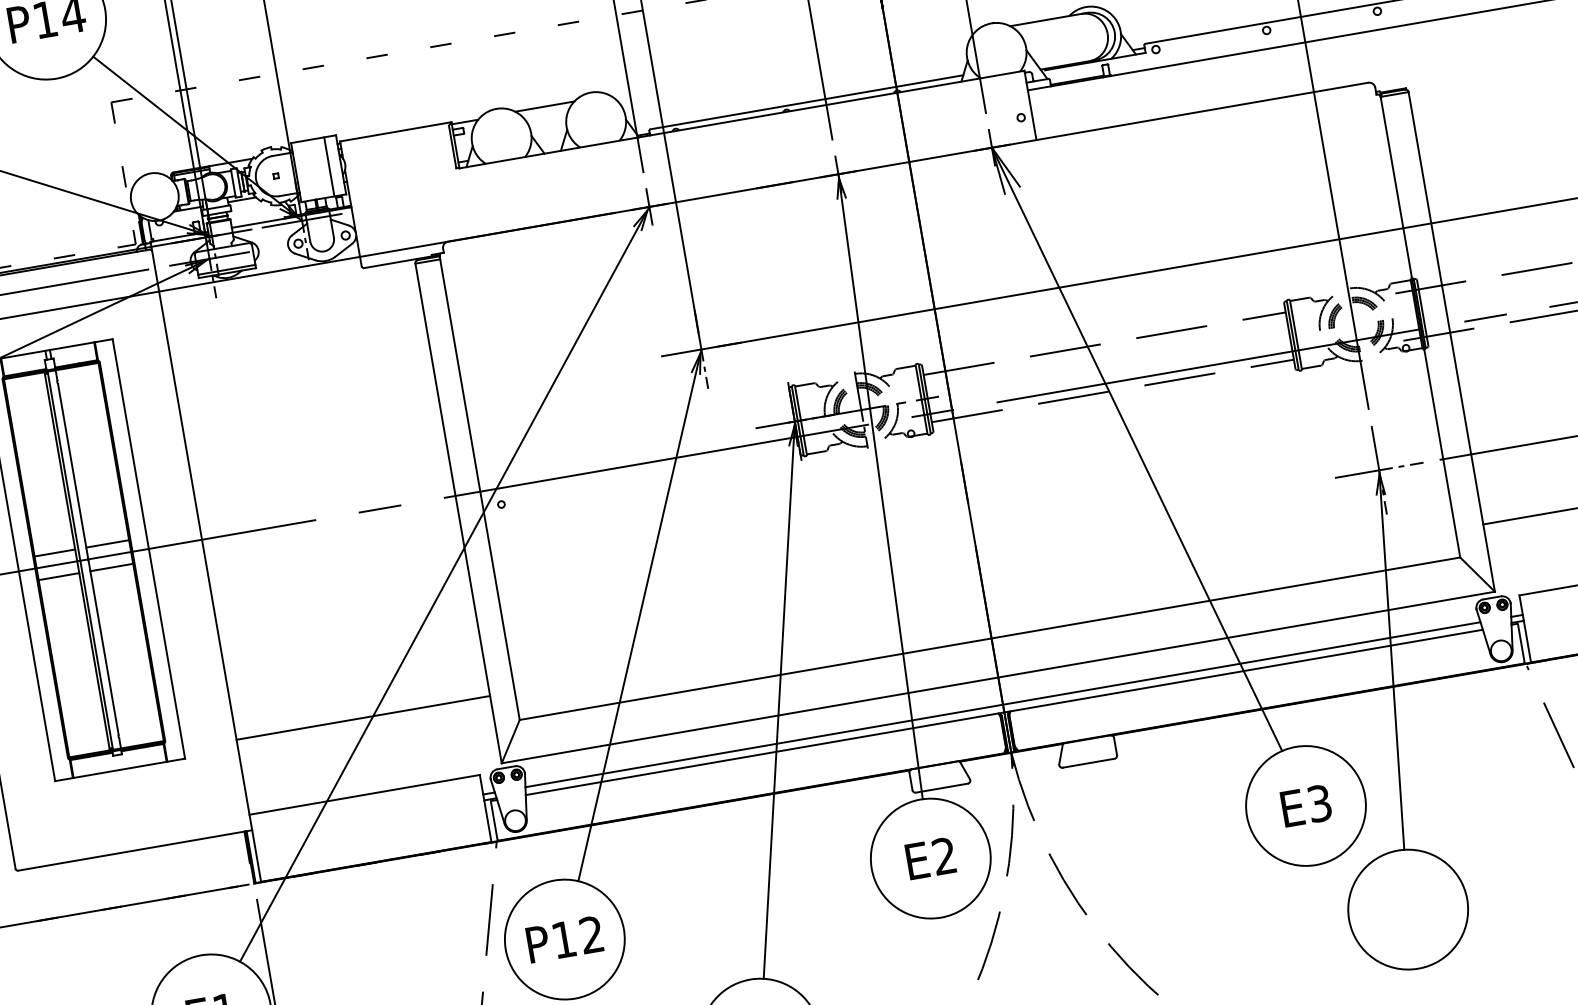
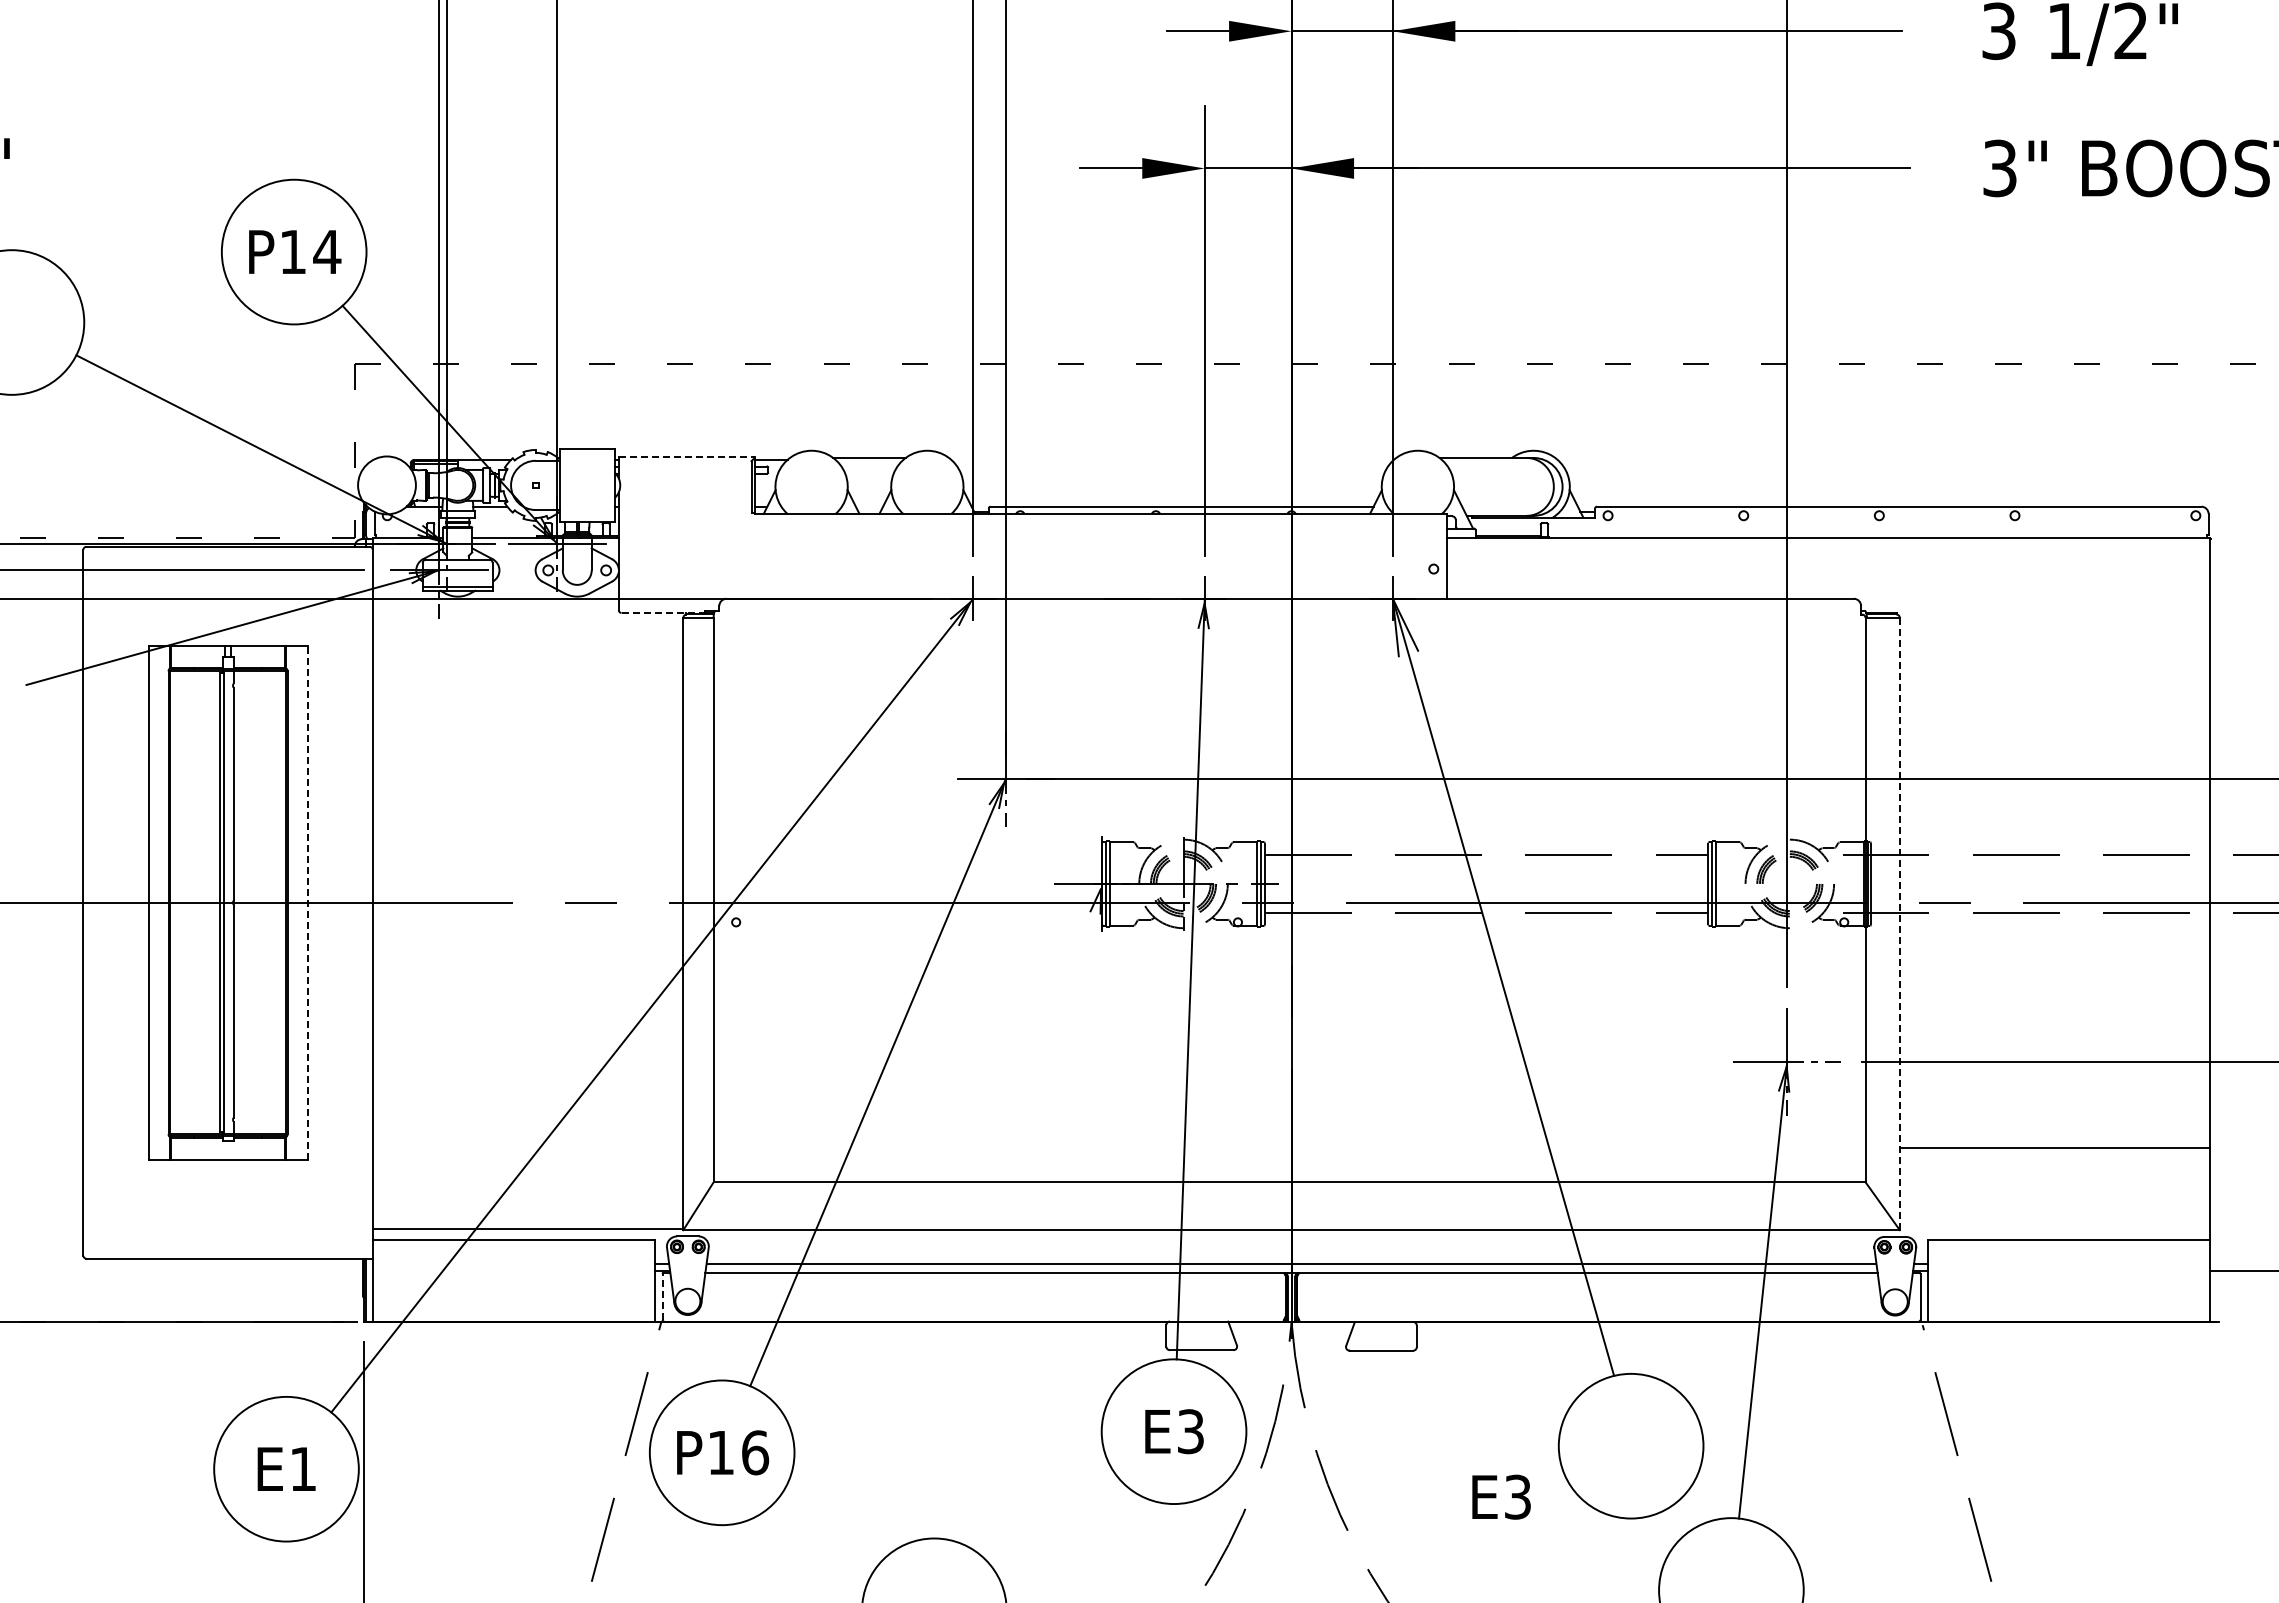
line: (396, 131) -> (687, 457), solid -> dashed
line: (329, 167) -> (600, 485), removed
line: (398, 261) -> (663, 612), solid -> dashed
line: (1451, 341) -> (1899, 923), solid -> dashed
line: (107, 544) -> (259, 888), removed
line: (148, 548) -> (307, 902), solid -> dashed
line: (54, 553) -> (194, 888), removed
line: (111, 567) -> (259, 917), removed
line: (58, 576) -> (194, 917), removed
line: (779, 699) -> (1026, 1211), removed
line: (362, 717) -> (527, 1228), moved
text: (1306, 805) -> (1501, 1496), moved
line: (494, 820) -> (662, 1296), solid -> dashed
text: (944, 856) -> (1190, 1431), E2 -> E3
text: (592, 934) -> (755, 1452), P12 -> P16

